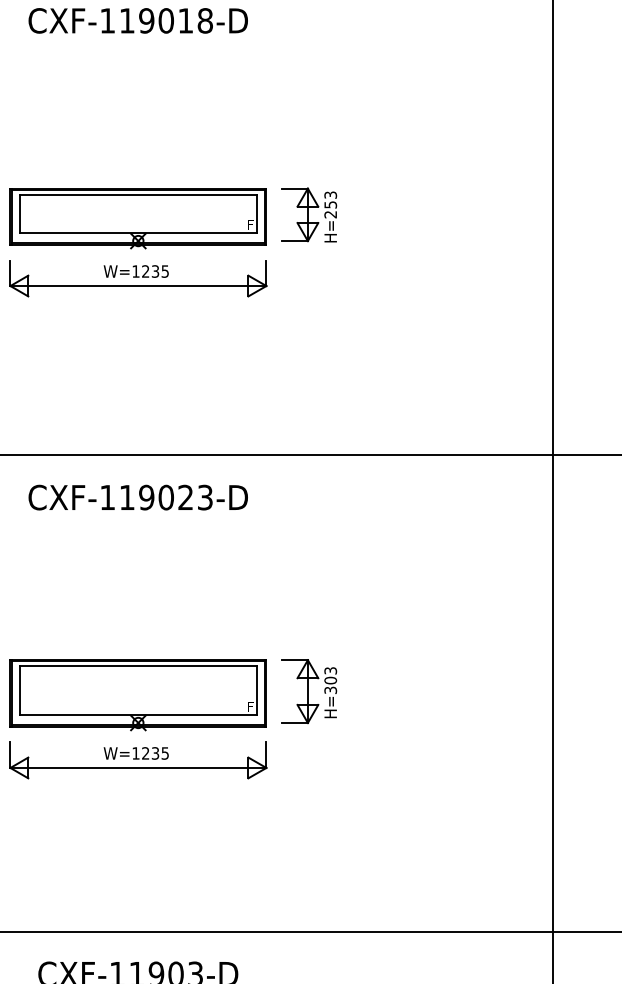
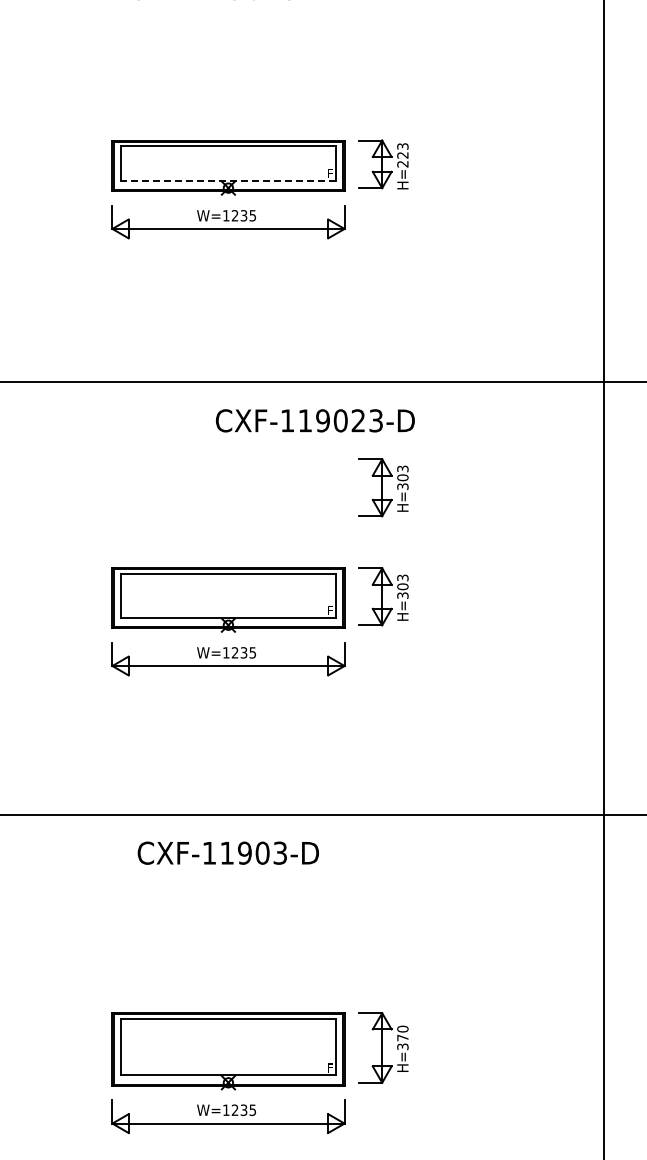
text: (330, 205) -> (402, 155), H=253 -> H=223
line: (138, 232) -> (228, 180), solid -> dashed
text: (138, 497) -> (315, 420), moved
part: (309, 571) -> (383, 487), added

